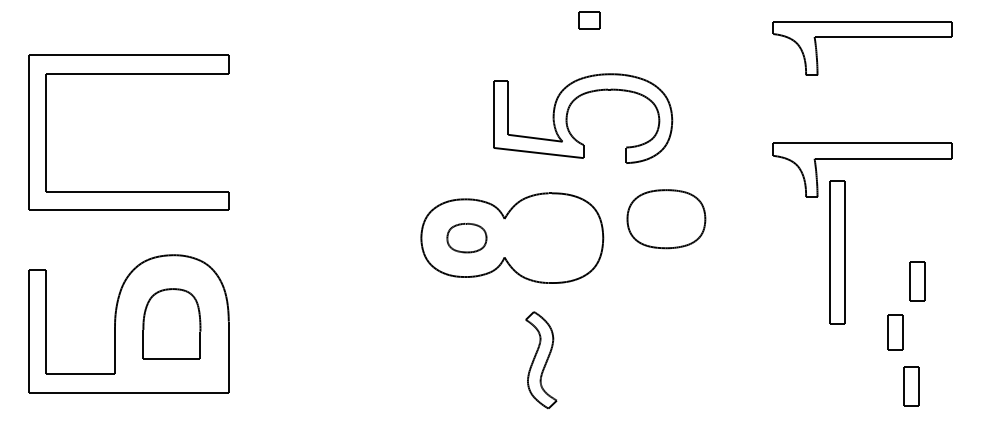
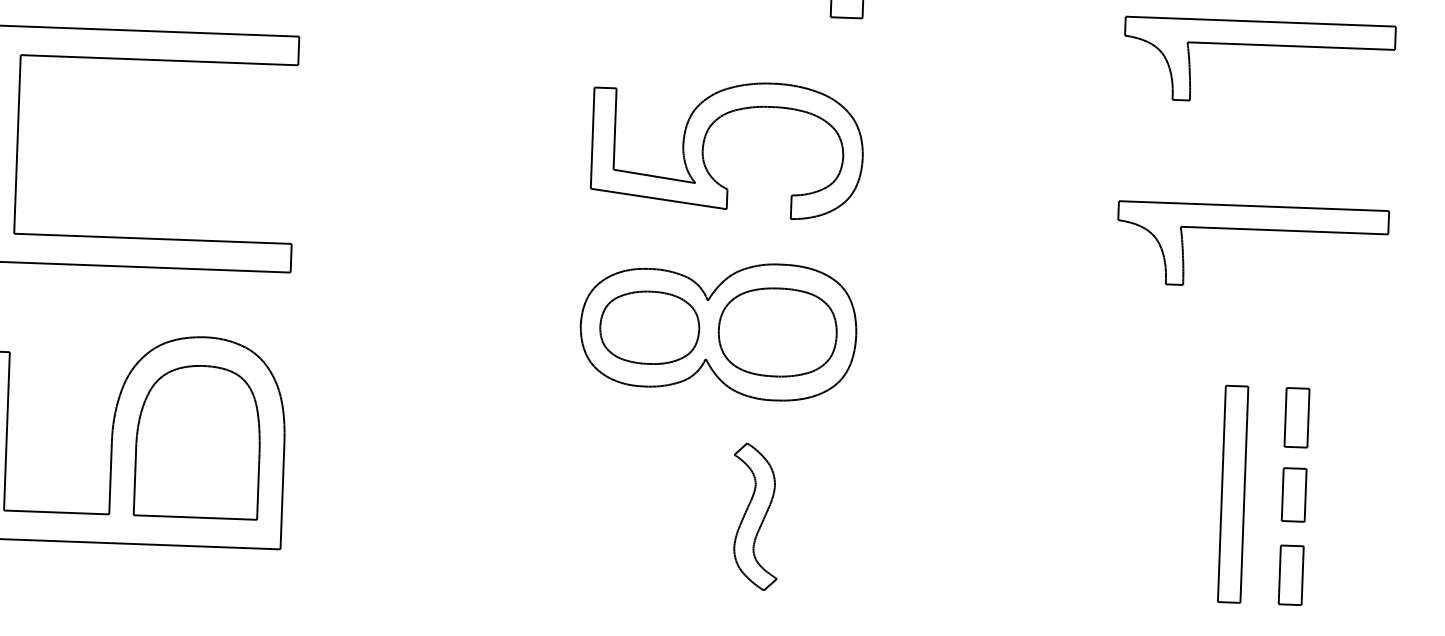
part: (568, 113) -> (706, 140), moved
part: (666, 219) -> (777, 332), moved
part: (466, 237) -> (649, 326), size x1.67
part: (837, 252) -> (1233, 493), moved
part: (917, 281) -> (1296, 417), moved
part: (171, 323) -> (197, 440), size x1.43
part: (911, 386) -> (1290, 574), moved

